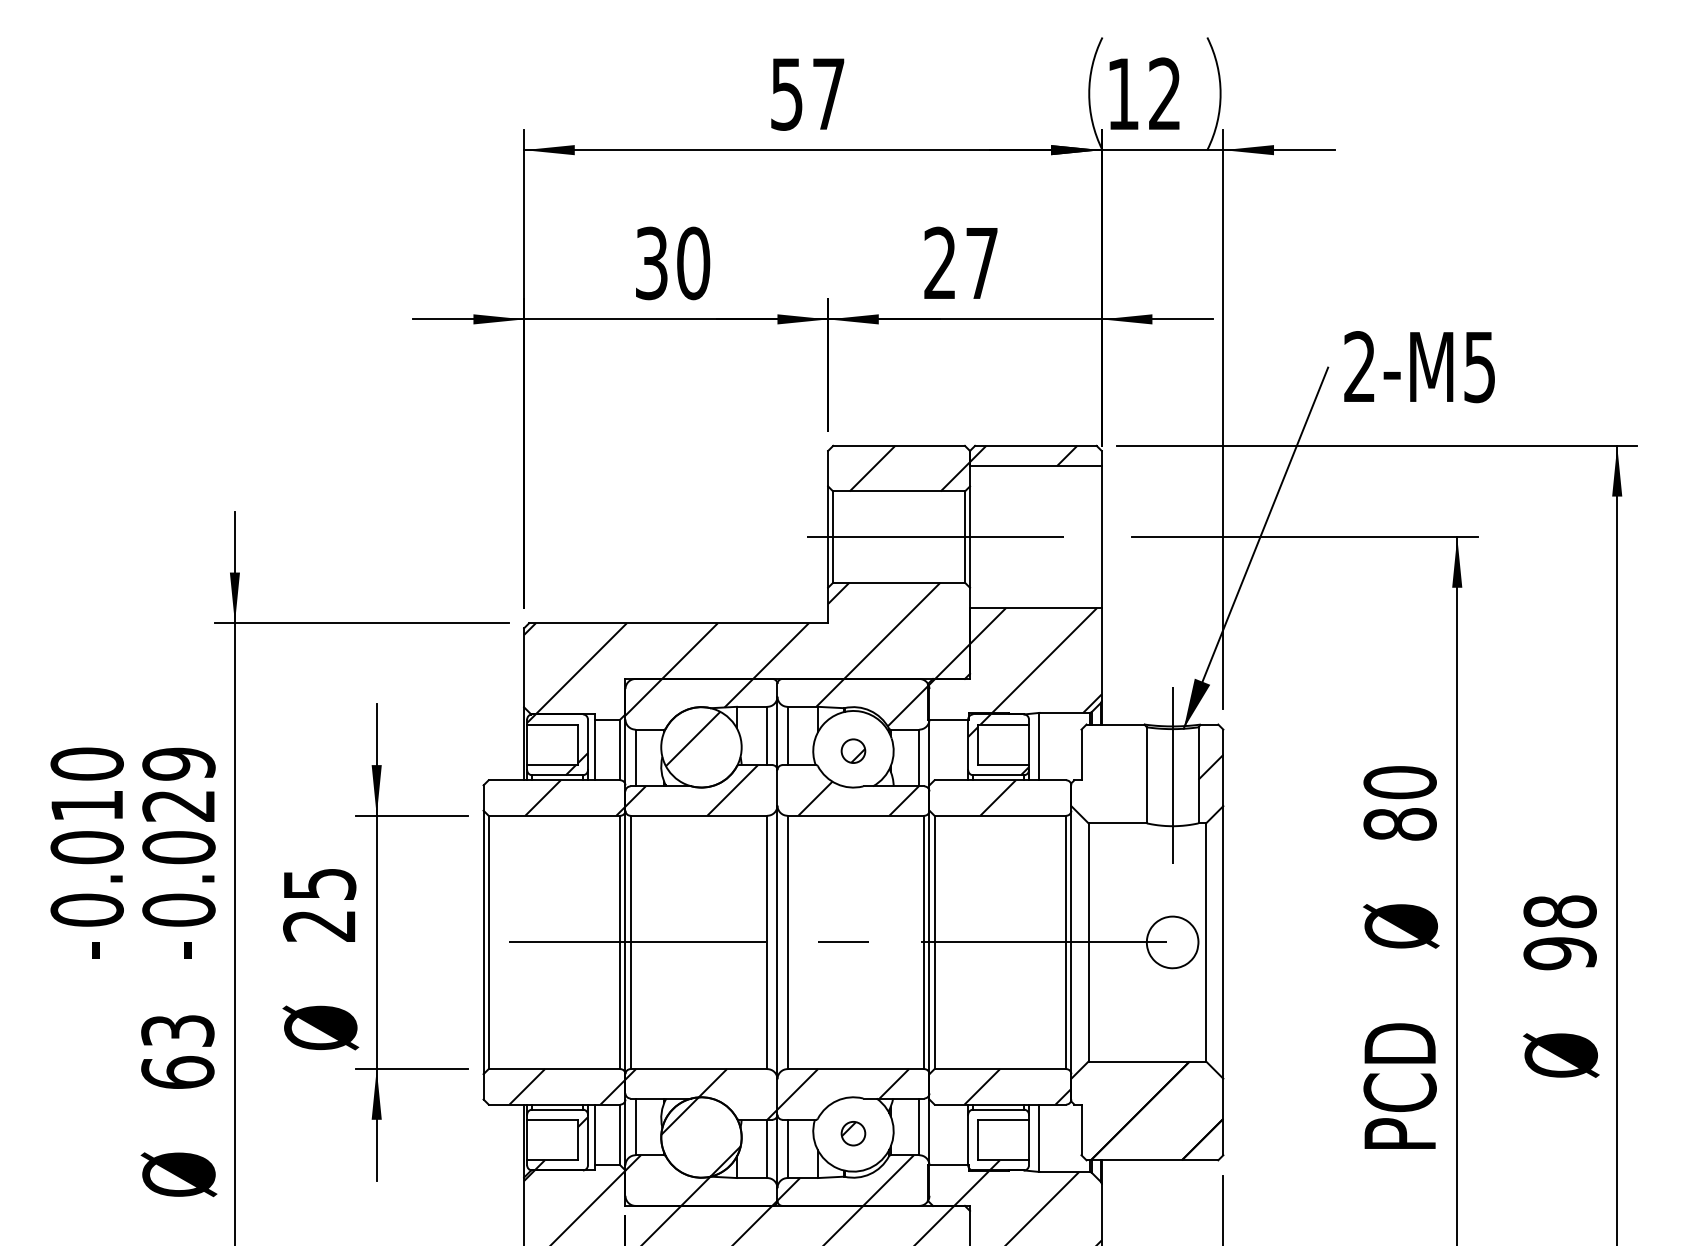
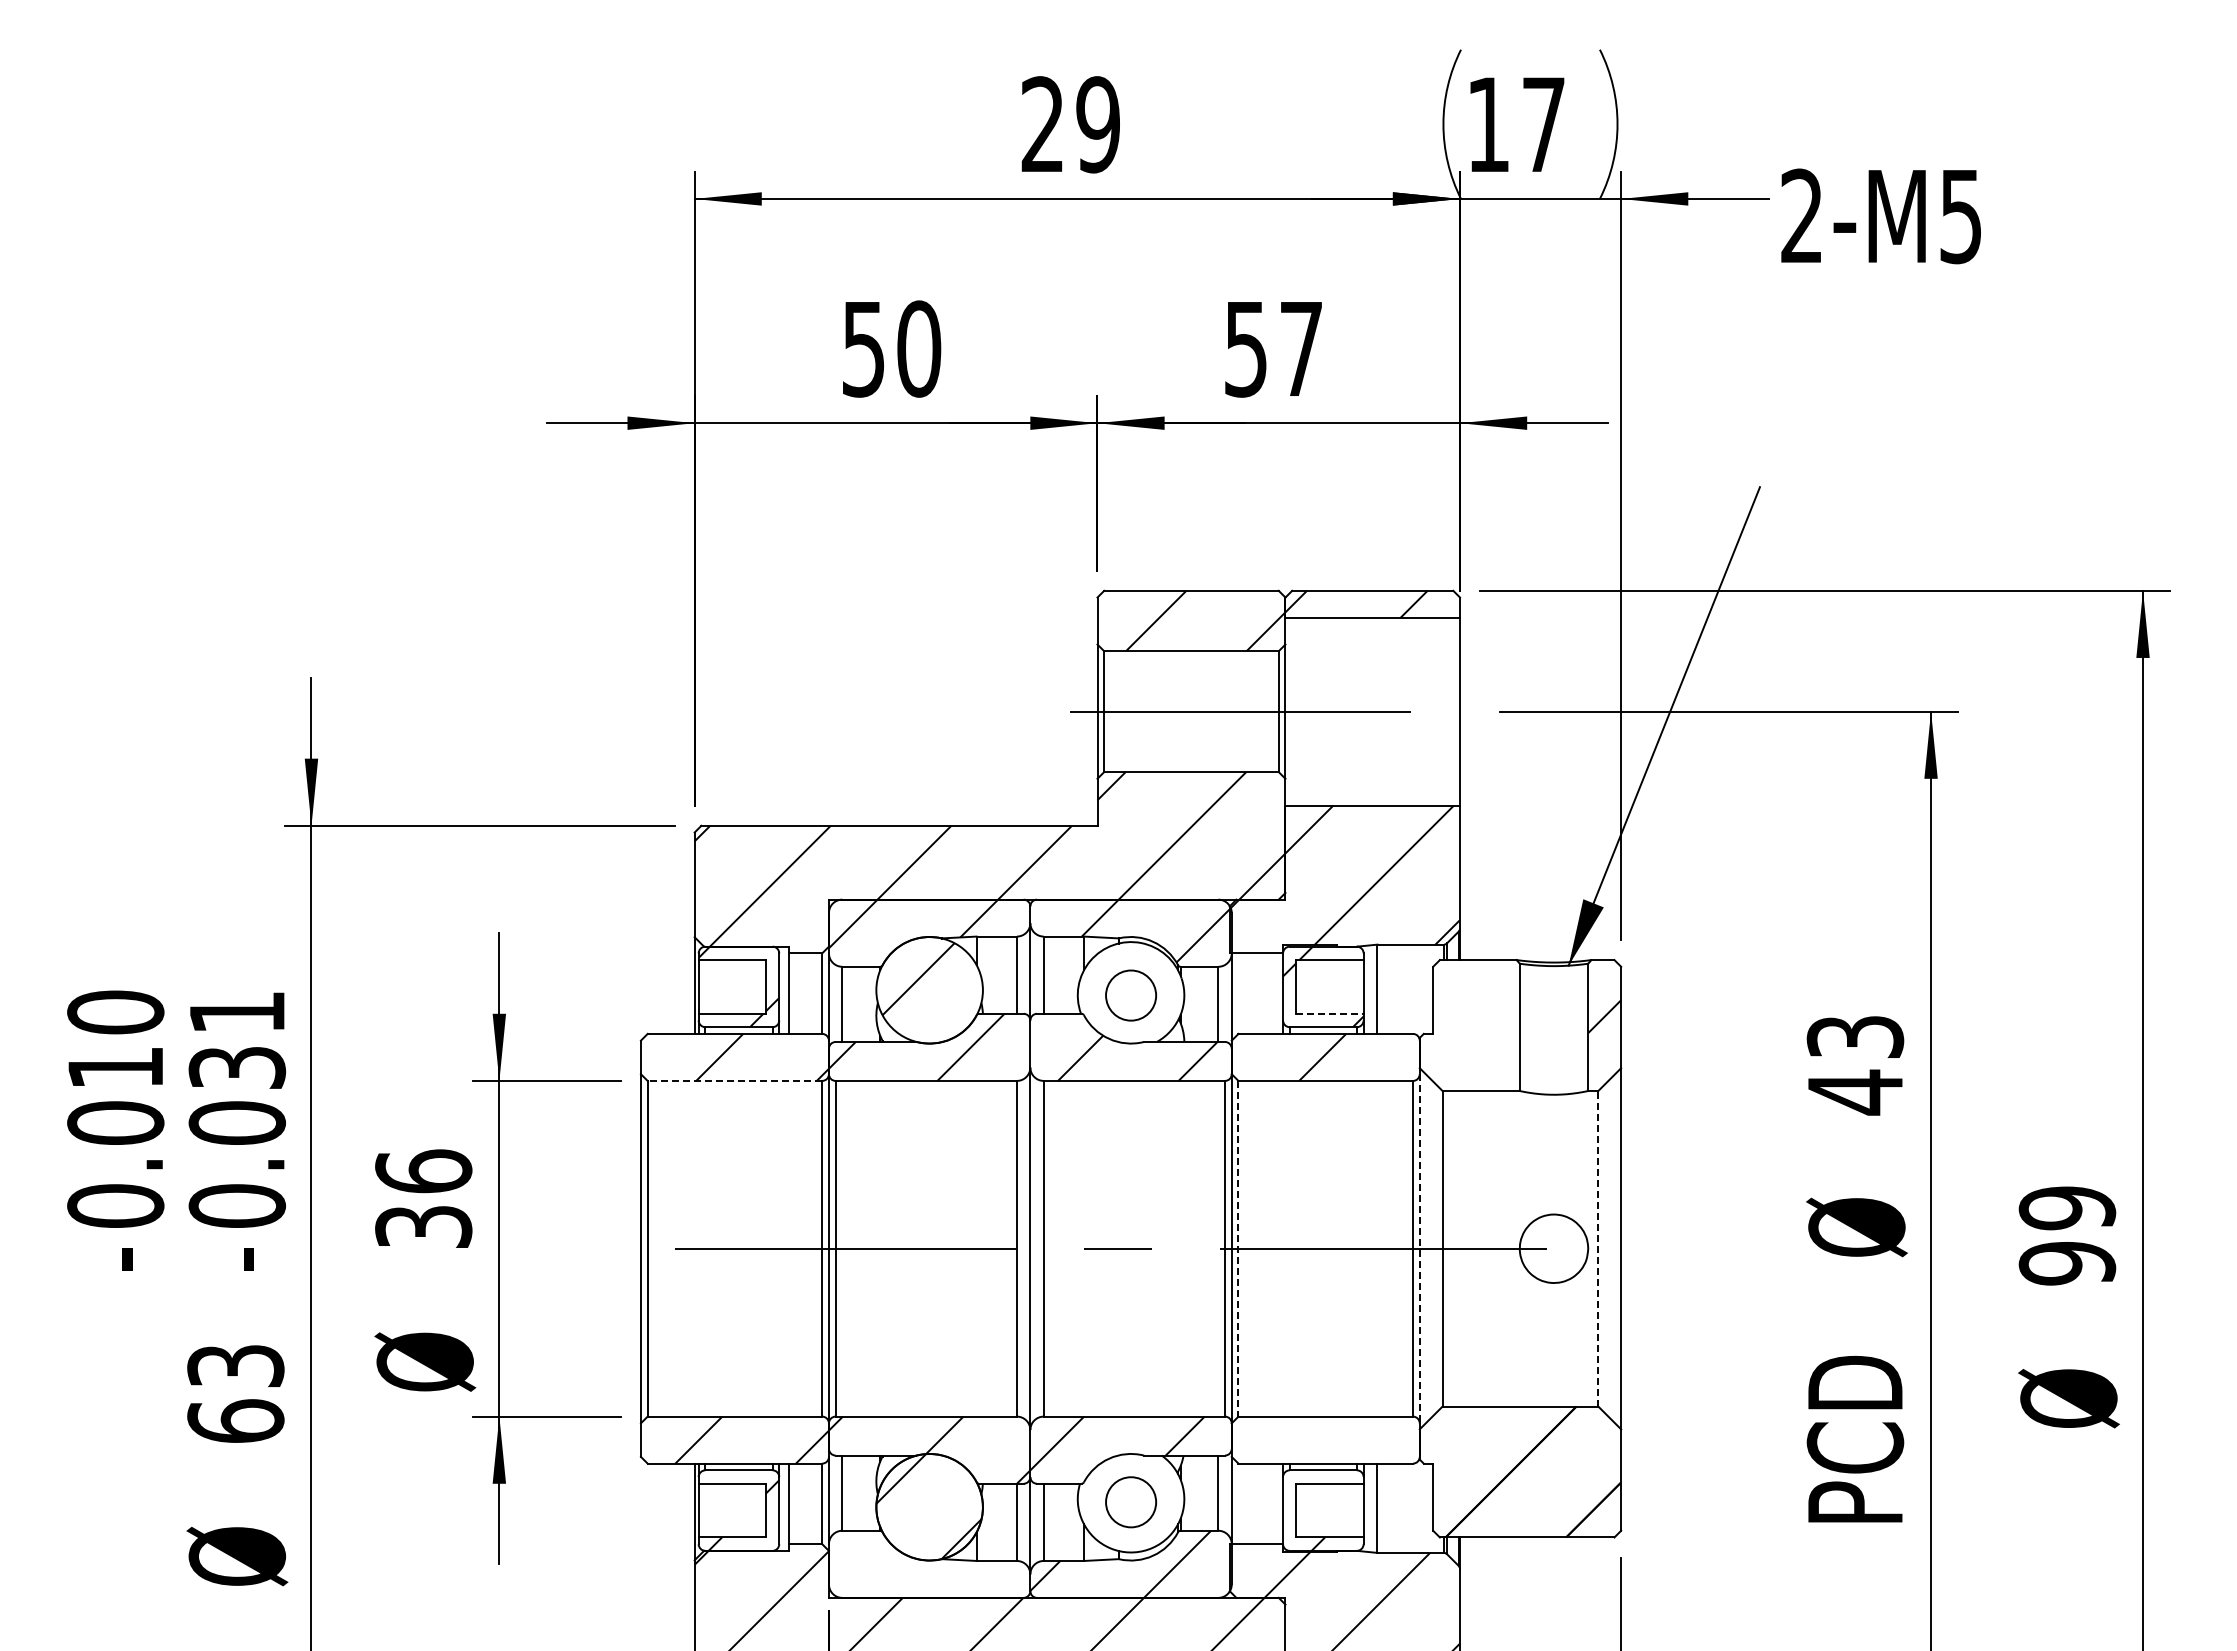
text: (807, 93) -> (1070, 124), 57 -> 29
text: (1164, 93) -> (1543, 123), 12 -> 17
text: (651, 263) -> (863, 348), 30 -> 50
text: (939, 263) -> (1245, 348), 27 -> 57
text: (1419, 367) -> (1880, 216), moved
part: (853, 750) -> (1130, 994), size x1.6
line: (1003, 764) -> (1330, 1013), solid -> dashed
line: (1173, 774) -> (1554, 1026), removed
text: (179, 784) -> (237, 1039), 0.029 -> 0.031
text: (1400, 804) -> (1855, 1065), 80 -> 43
line: (554, 815) -> (734, 1080), solid -> dashed
text: (319, 904) -> (423, 1198), 25 -> 36
text: (1560, 912) -> (2067, 1208), 98 -> 99
line: (934, 942) -> (1238, 1248), solid -> dashed
line: (1071, 942) -> (1419, 1248), solid -> dashed
line: (1206, 942) -> (1598, 1248), solid -> dashed
hatch: (1017, 1086) -> (1348, 1439), removed
part: (853, 1133) -> (1130, 1501), size x1.6
hatch: (701, 1179) -> (929, 1563), removed

